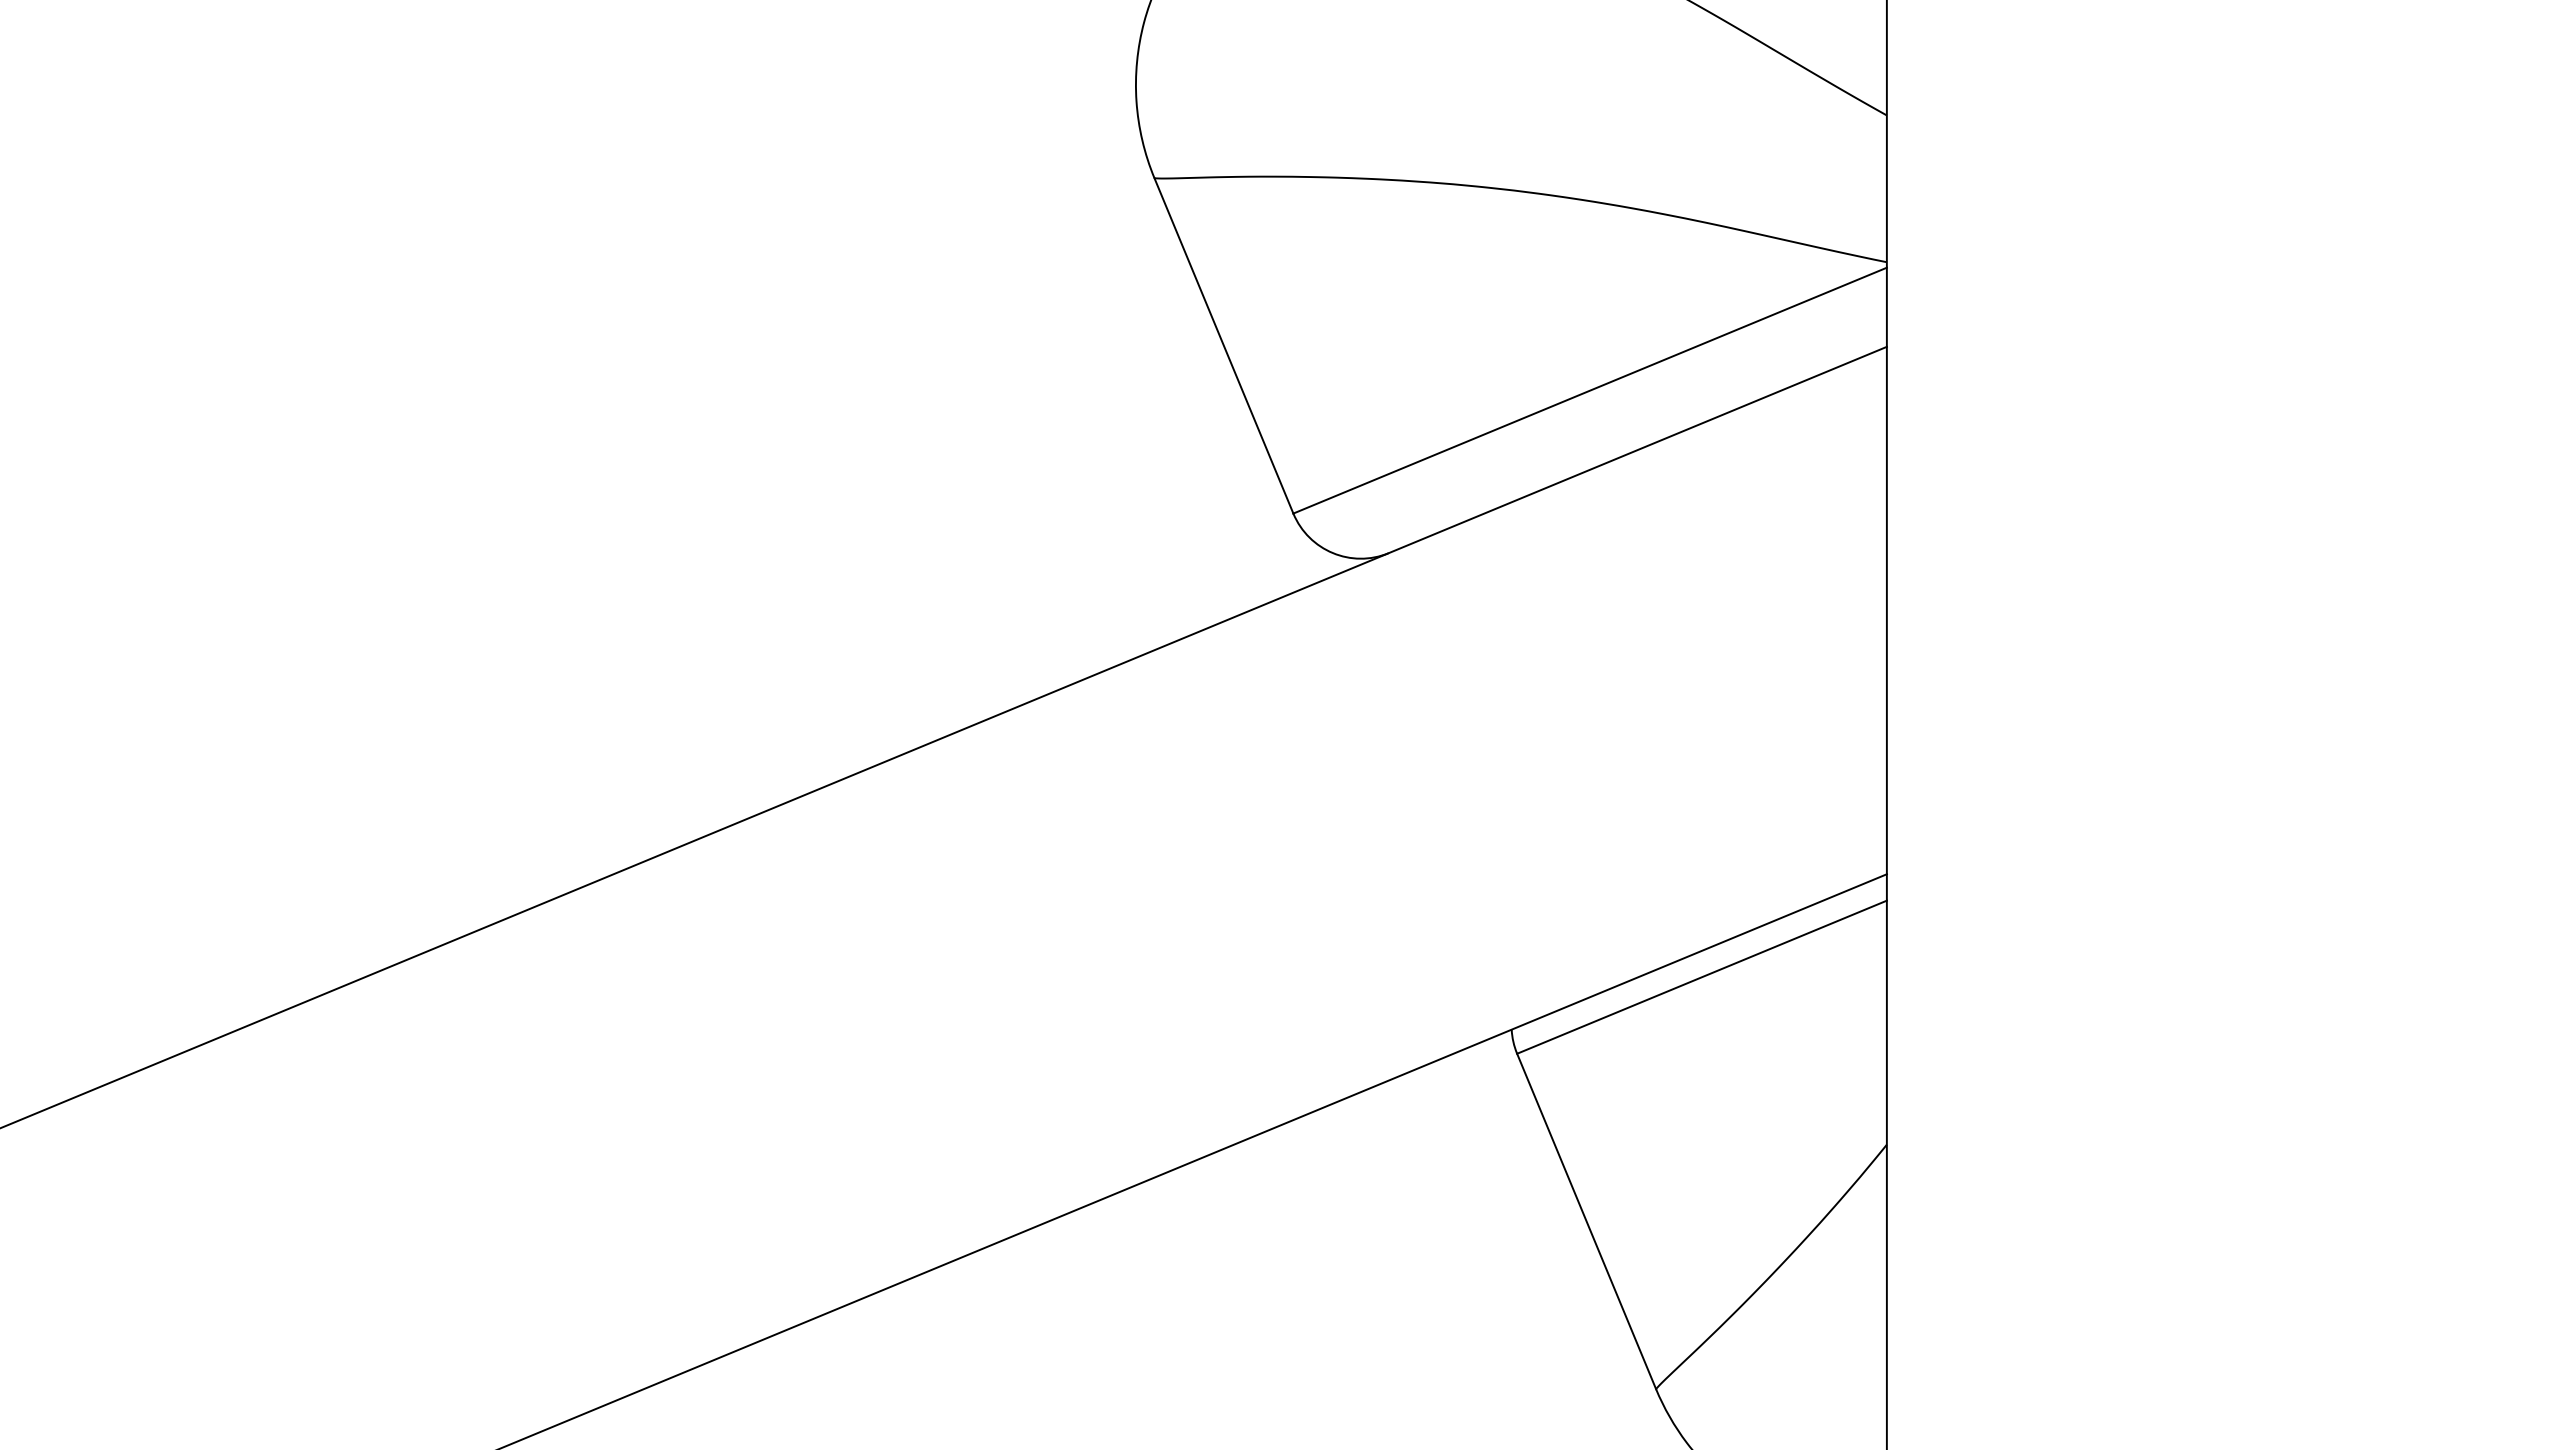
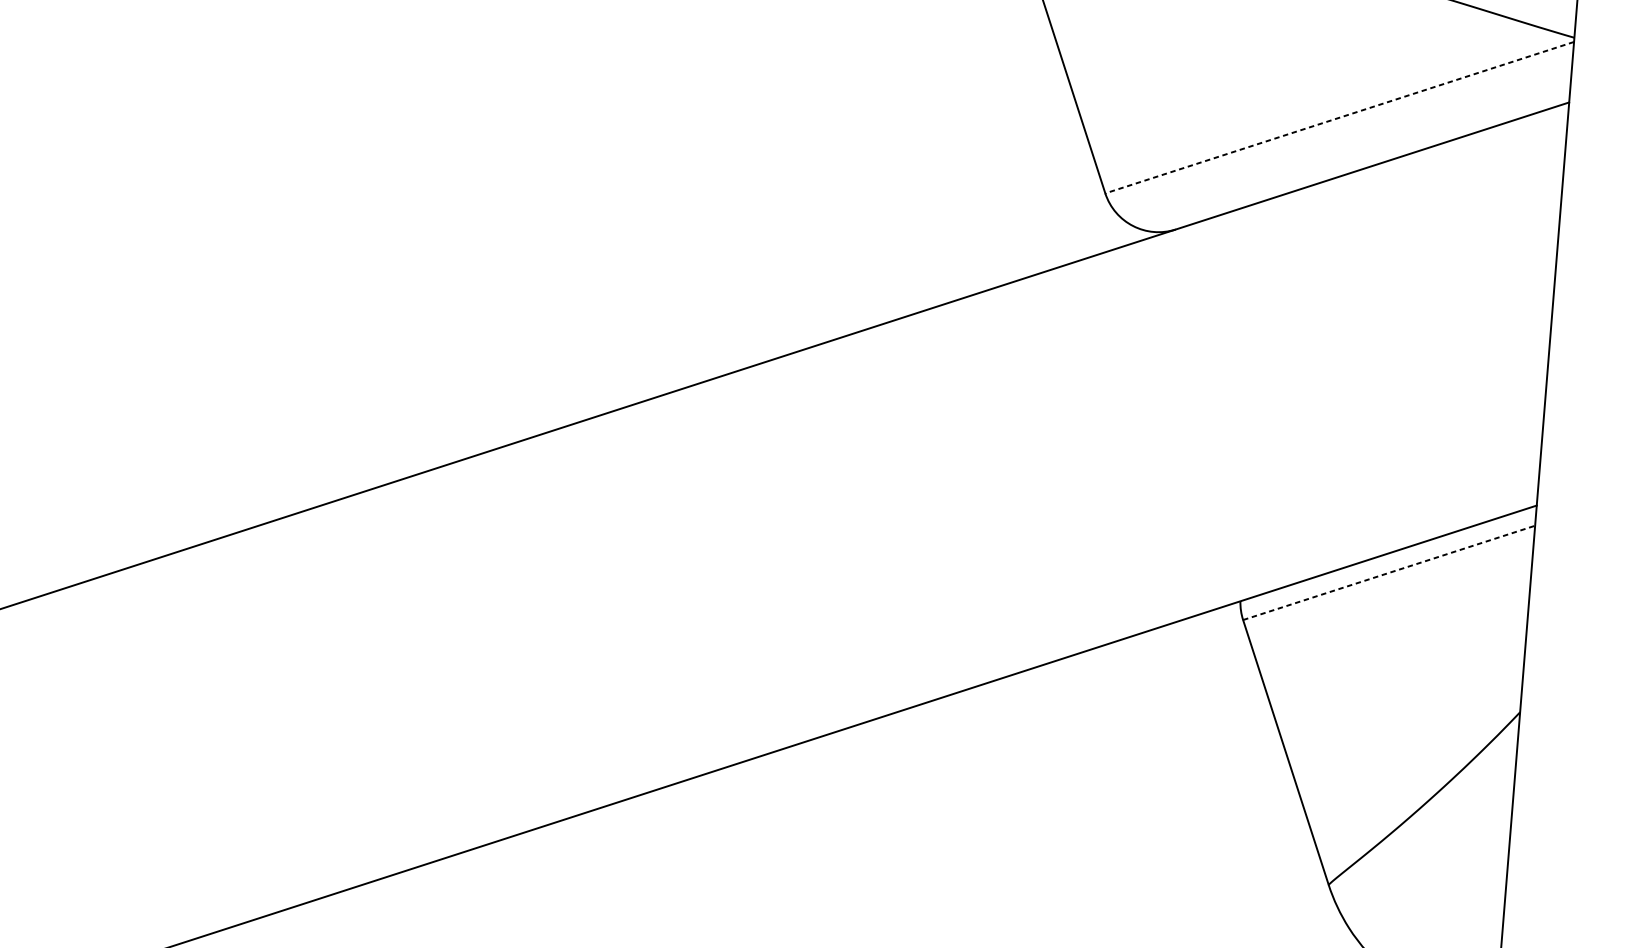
line: (1589, 390) -> (1339, 117), solid -> dashed
line: (1702, 977) -> (1389, 573), solid -> dashed

